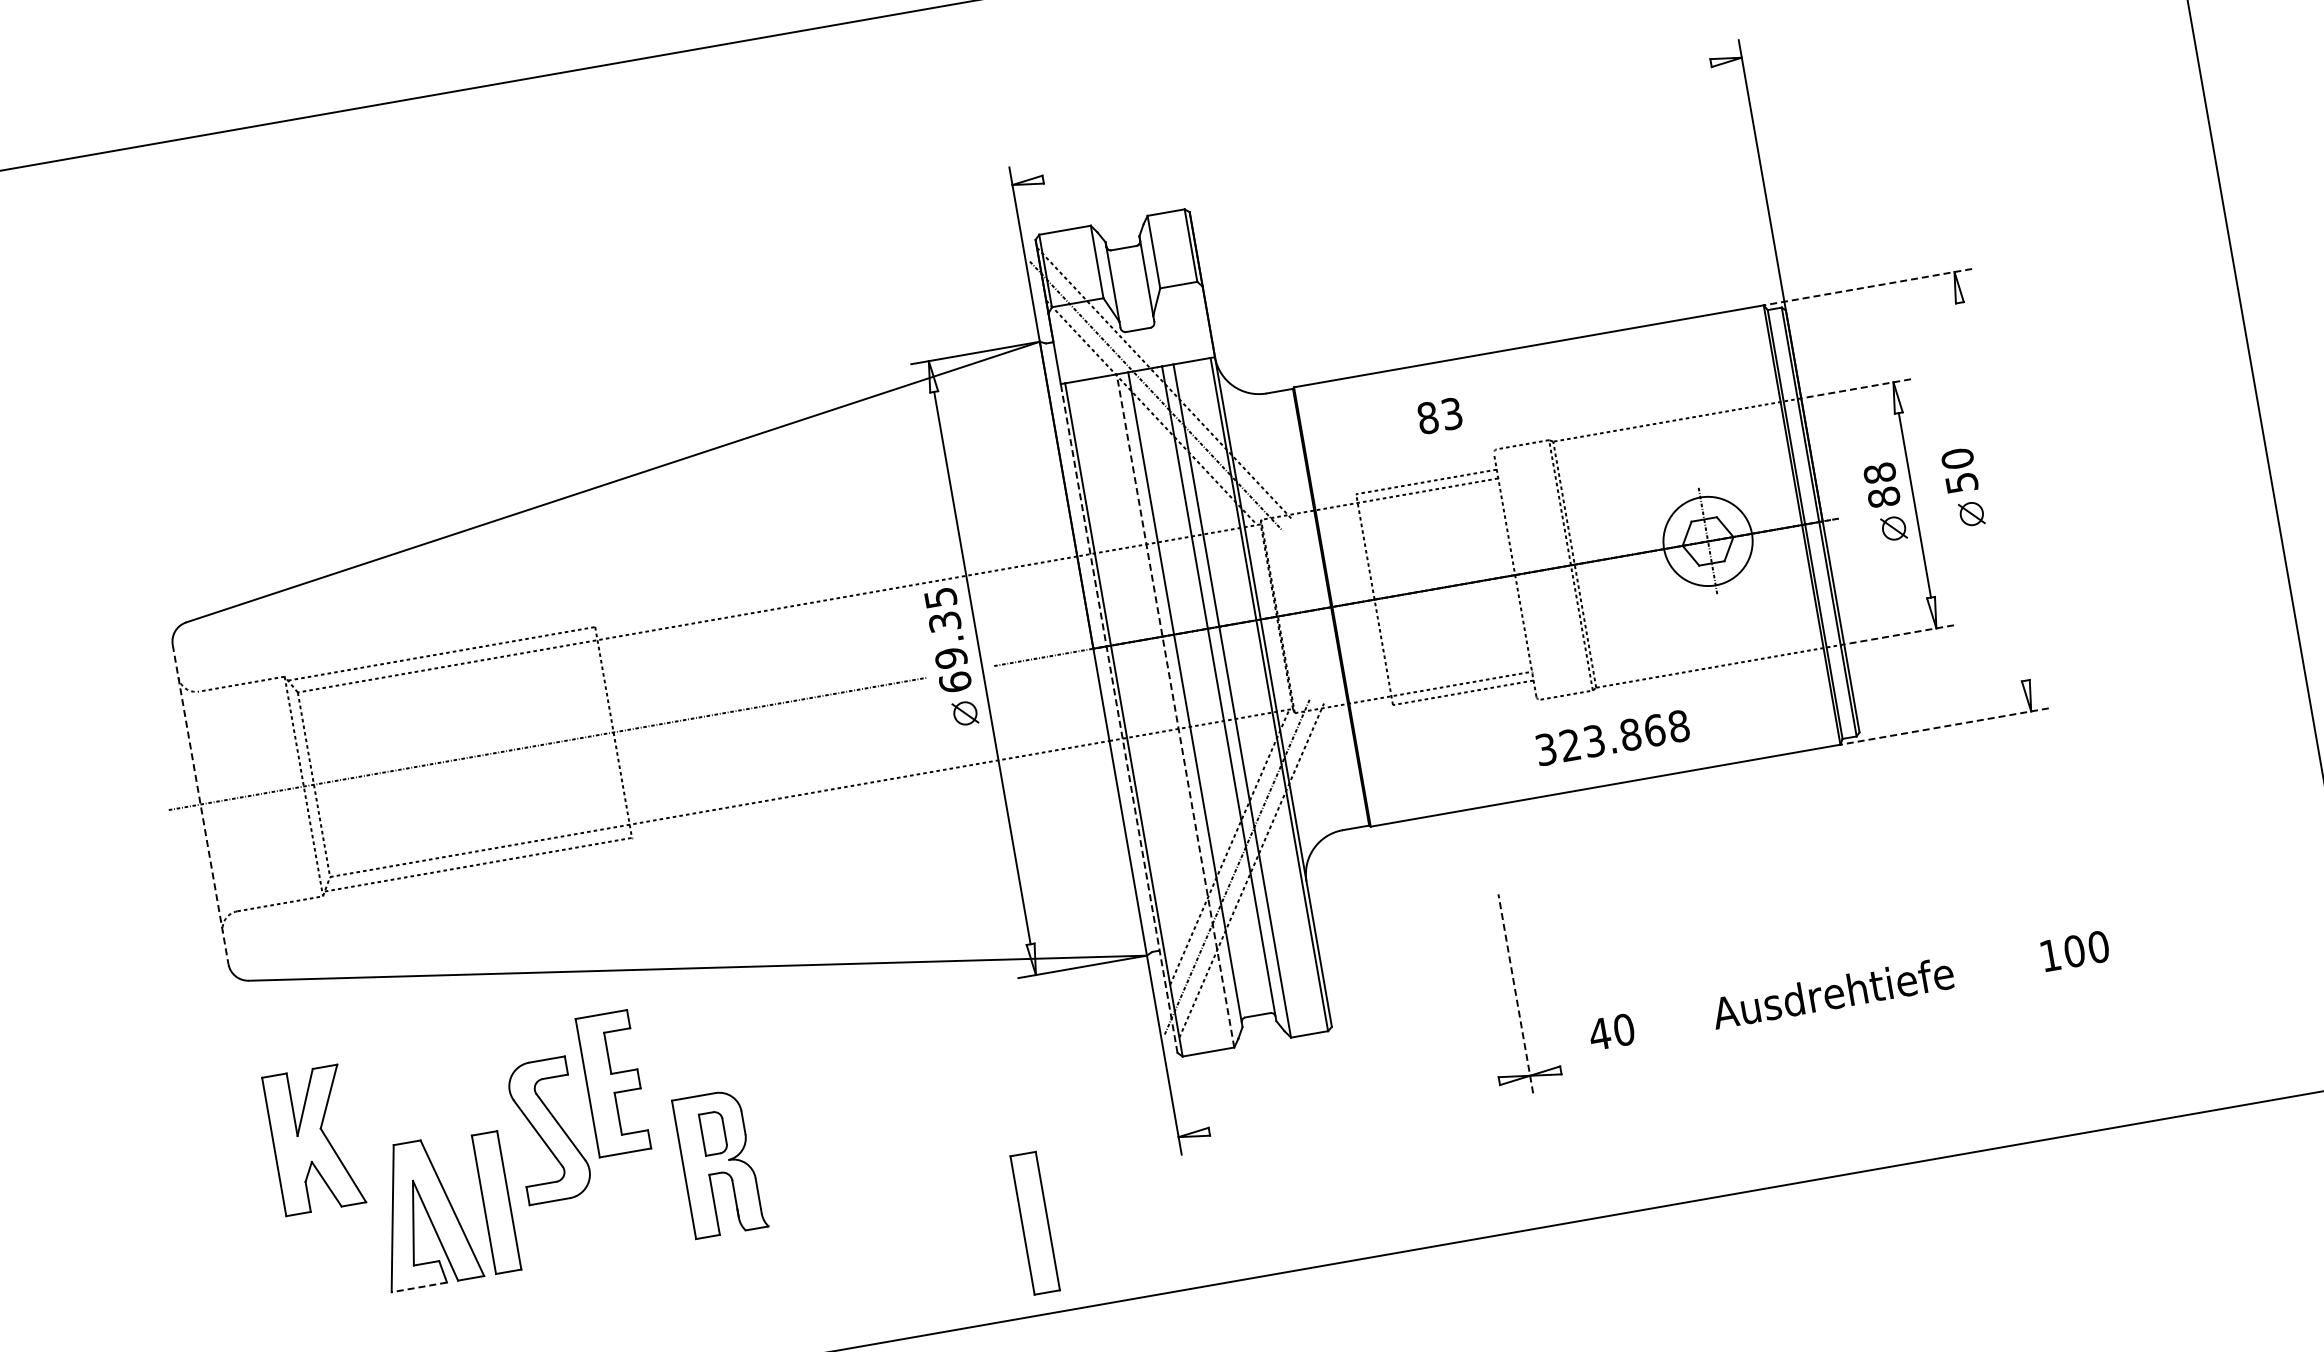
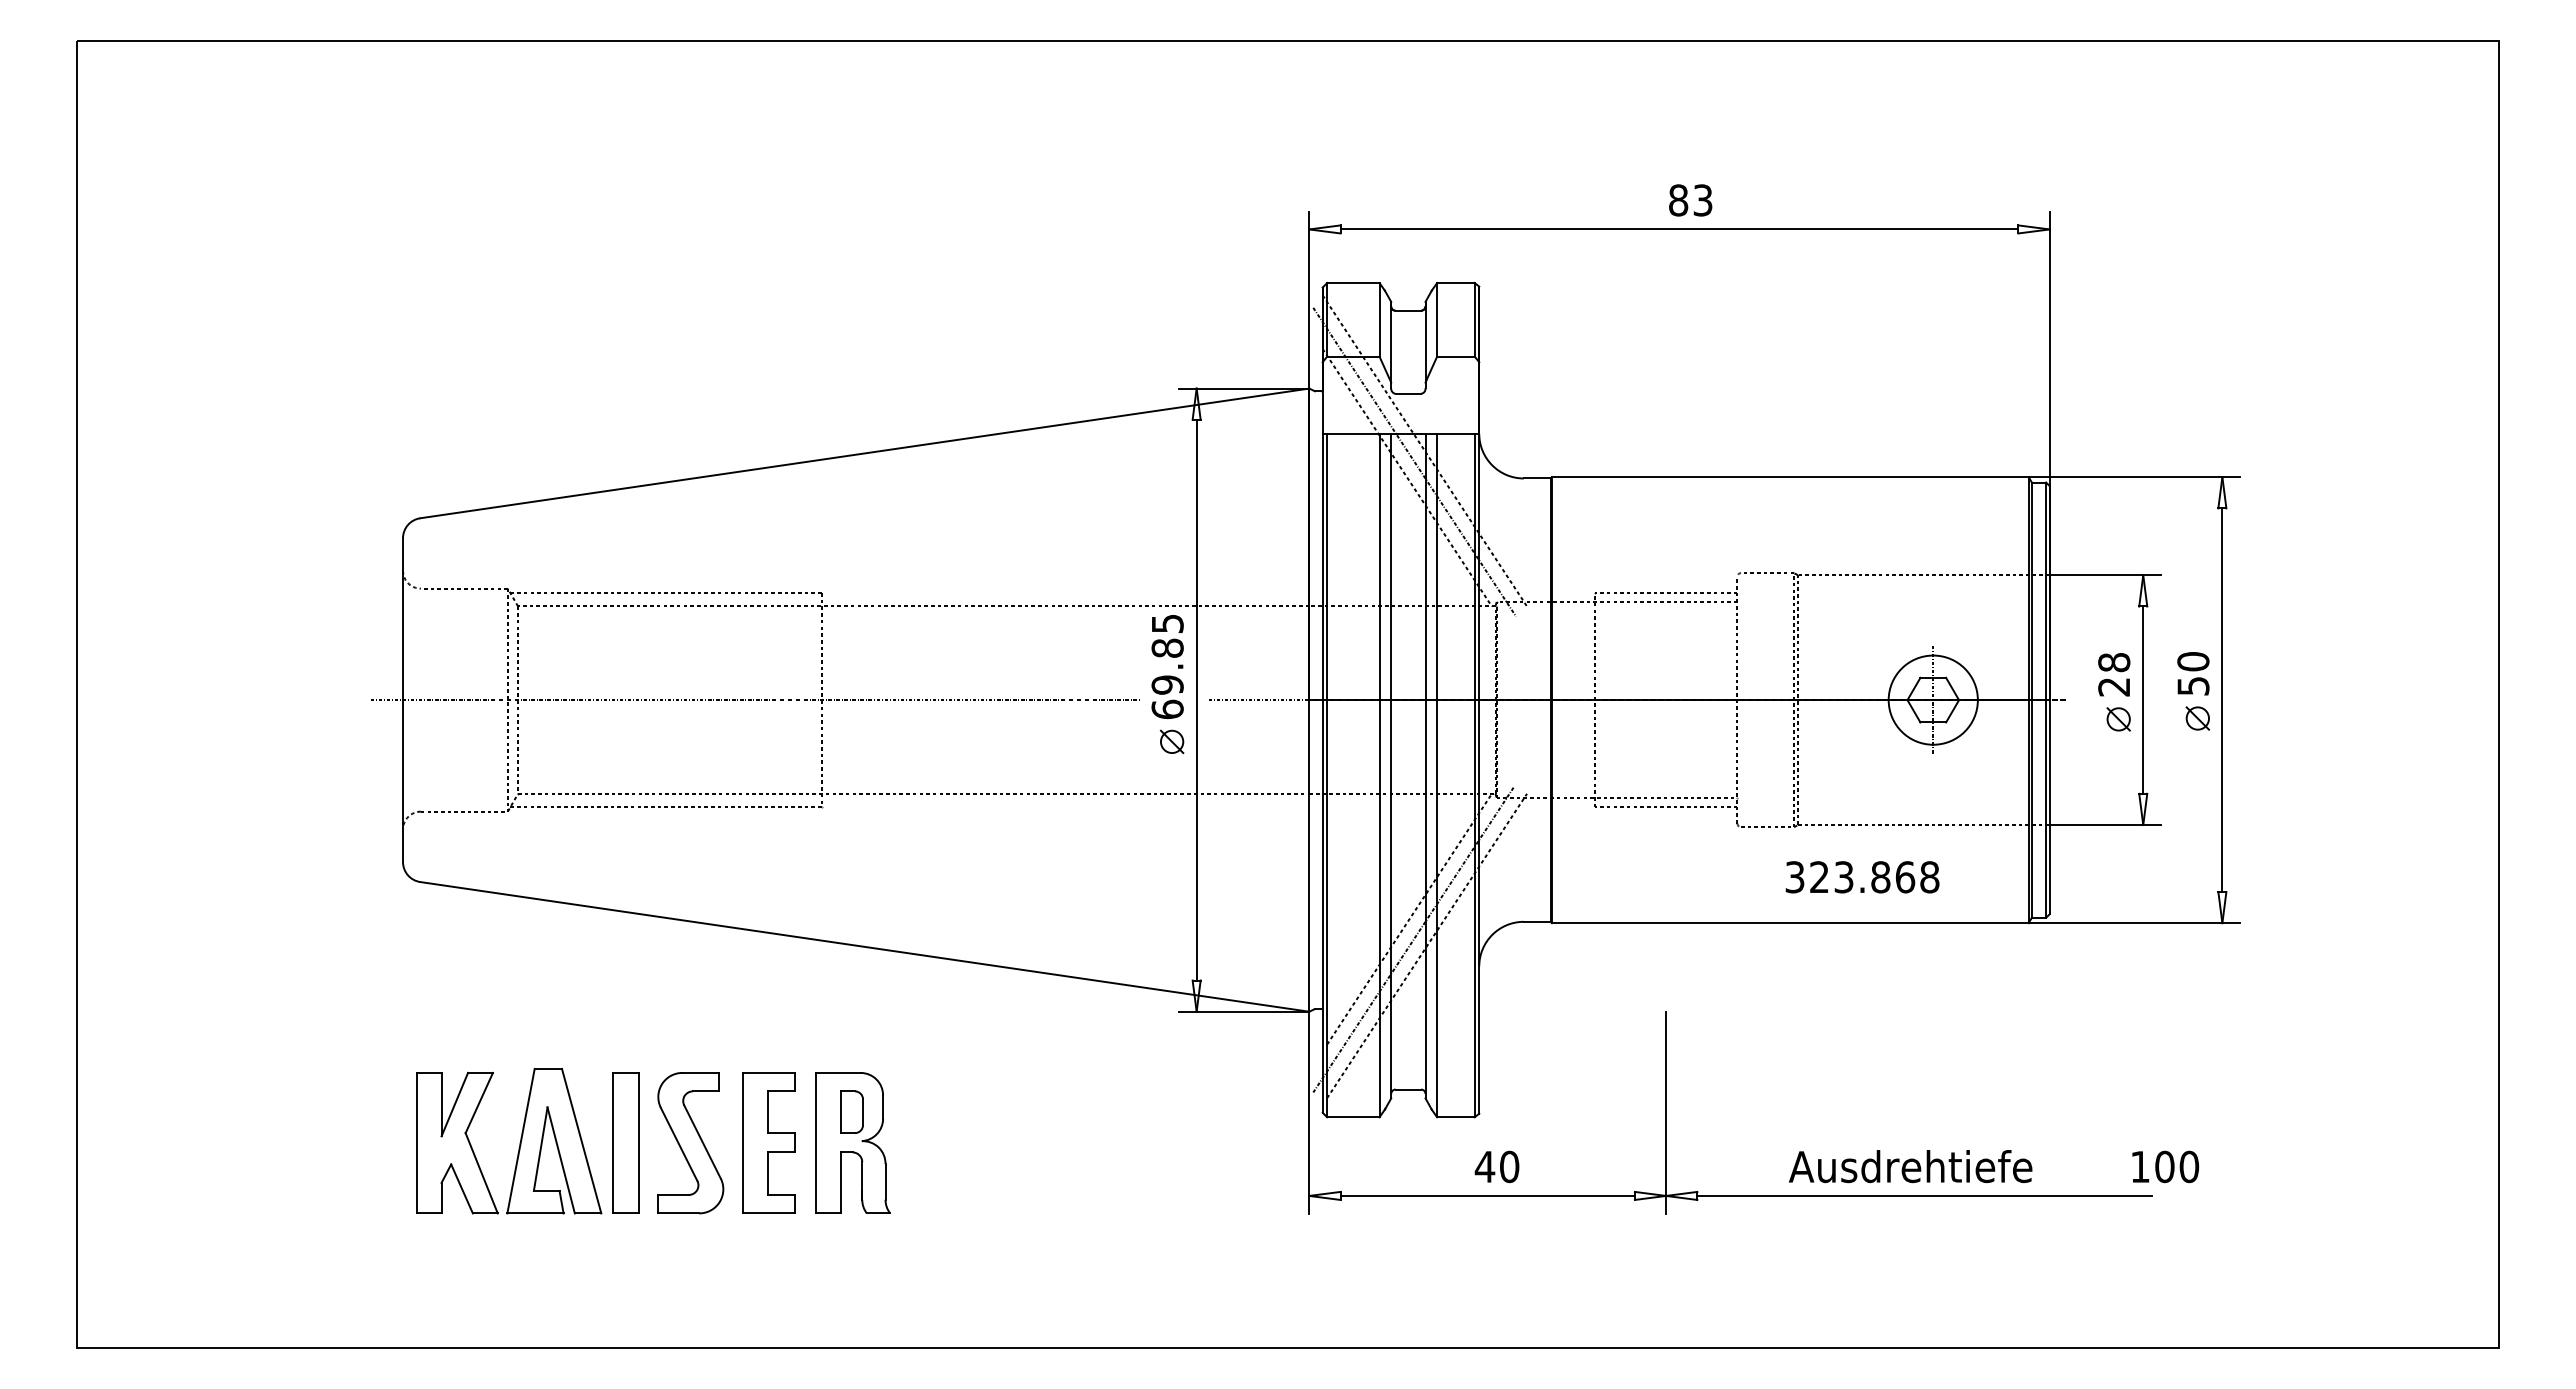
line: (1377, 121) -> (1679, 229), added
line: (1868, 287) -> (2134, 477), dashed -> solid
line: (1856, 389) -> (2105, 575), dashed -> solid
text: (1439, 416) -> (1690, 200), moved
line: (1992, 491) -> (2222, 699), added
text: (1884, 496) -> (2114, 686), 88 -> 28
text: (944, 621) -> (1167, 647), 69.35 -> 69.85
line: (1899, 635) -> (2105, 825), dashed -> solid
line: (1175, 710) -> (1379, 775), dashed -> solid
line: (1118, 717) -> (1322, 772), dashed -> solid
line: (1944, 726) -> (2134, 923), dashed -> solid
text: (1612, 738) -> (1862, 877), moved
line: (201, 804) -> (403, 700), dashed -> solid
text: (2075, 950) -> (2165, 1166), moved
line: (1516, 993) -> (1666, 1112), dashed -> solid
text: (1832, 993) -> (1910, 1166), moved
line: (1784, 1030) -> (1924, 1195), added
text: (1611, 1031) -> (1496, 1166), moved
part: (613, 1083) -> (768, 1142), moved
line: (1354, 1106) -> (1487, 1195), added
part: (549, 1130) -> (690, 1143), moved
part: (314, 1139) -> (457, 1142), moved
part: (1034, 1222) -> (1152, 1255), removed
line: (419, 1287) -> (535, 1213), dashed -> solid

